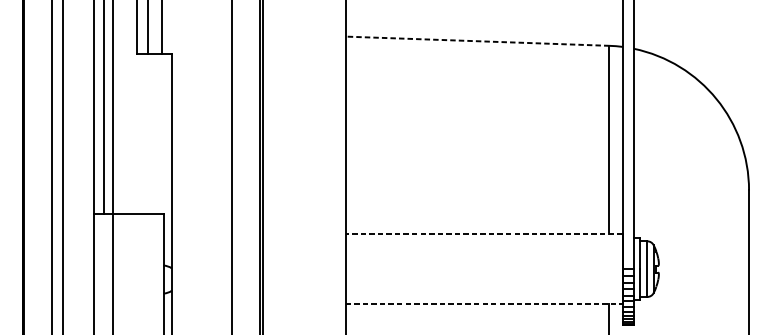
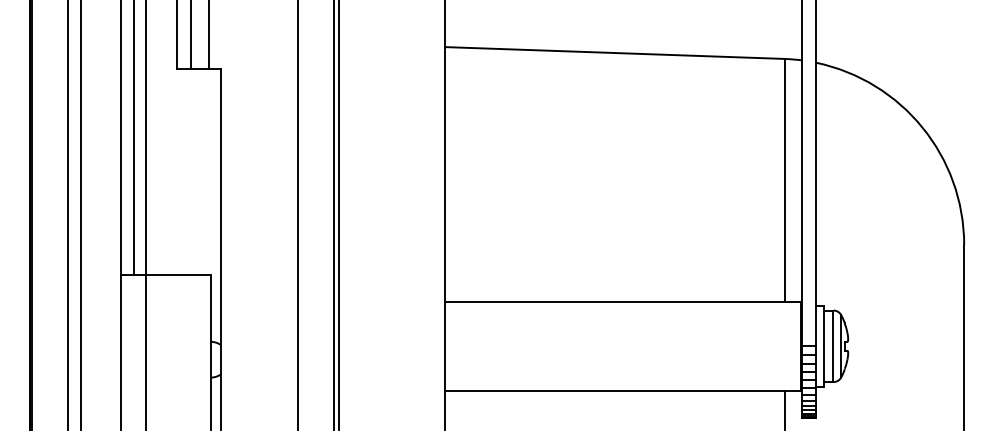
line: (477, 41) -> (614, 53), dashed -> solid
line: (483, 234) -> (622, 301), dashed -> solid
line: (484, 304) -> (623, 391), dashed -> solid

